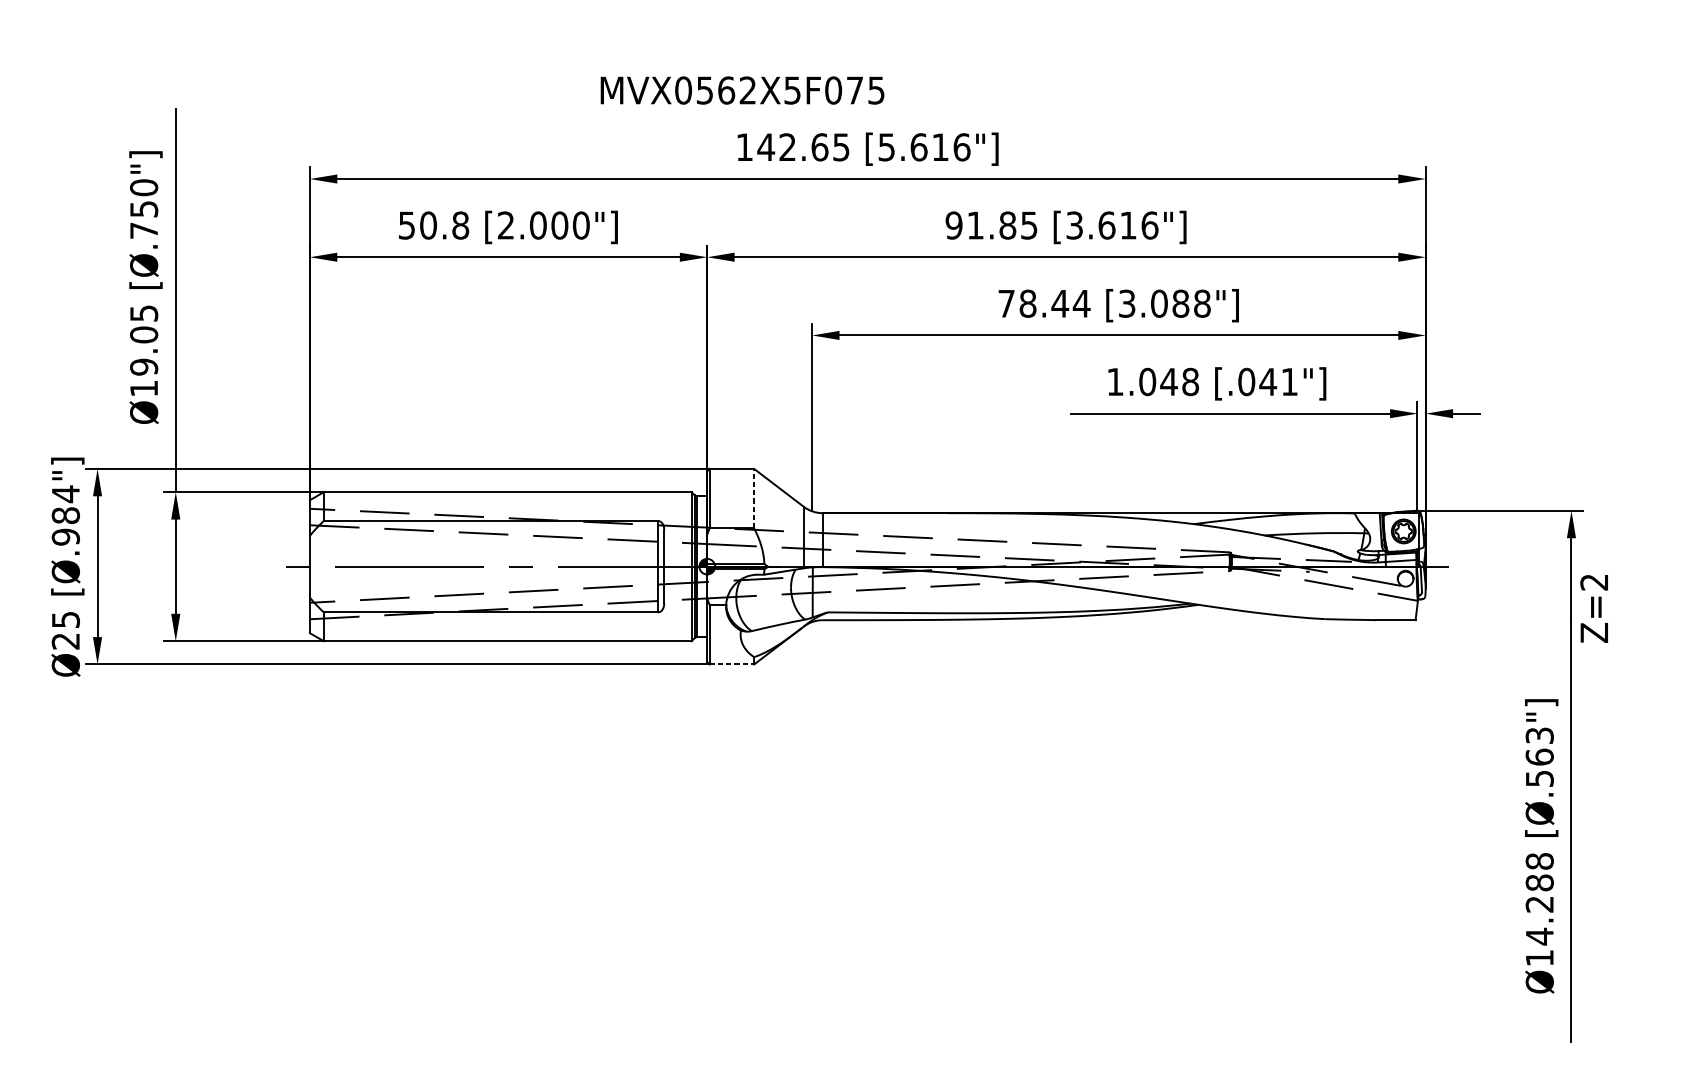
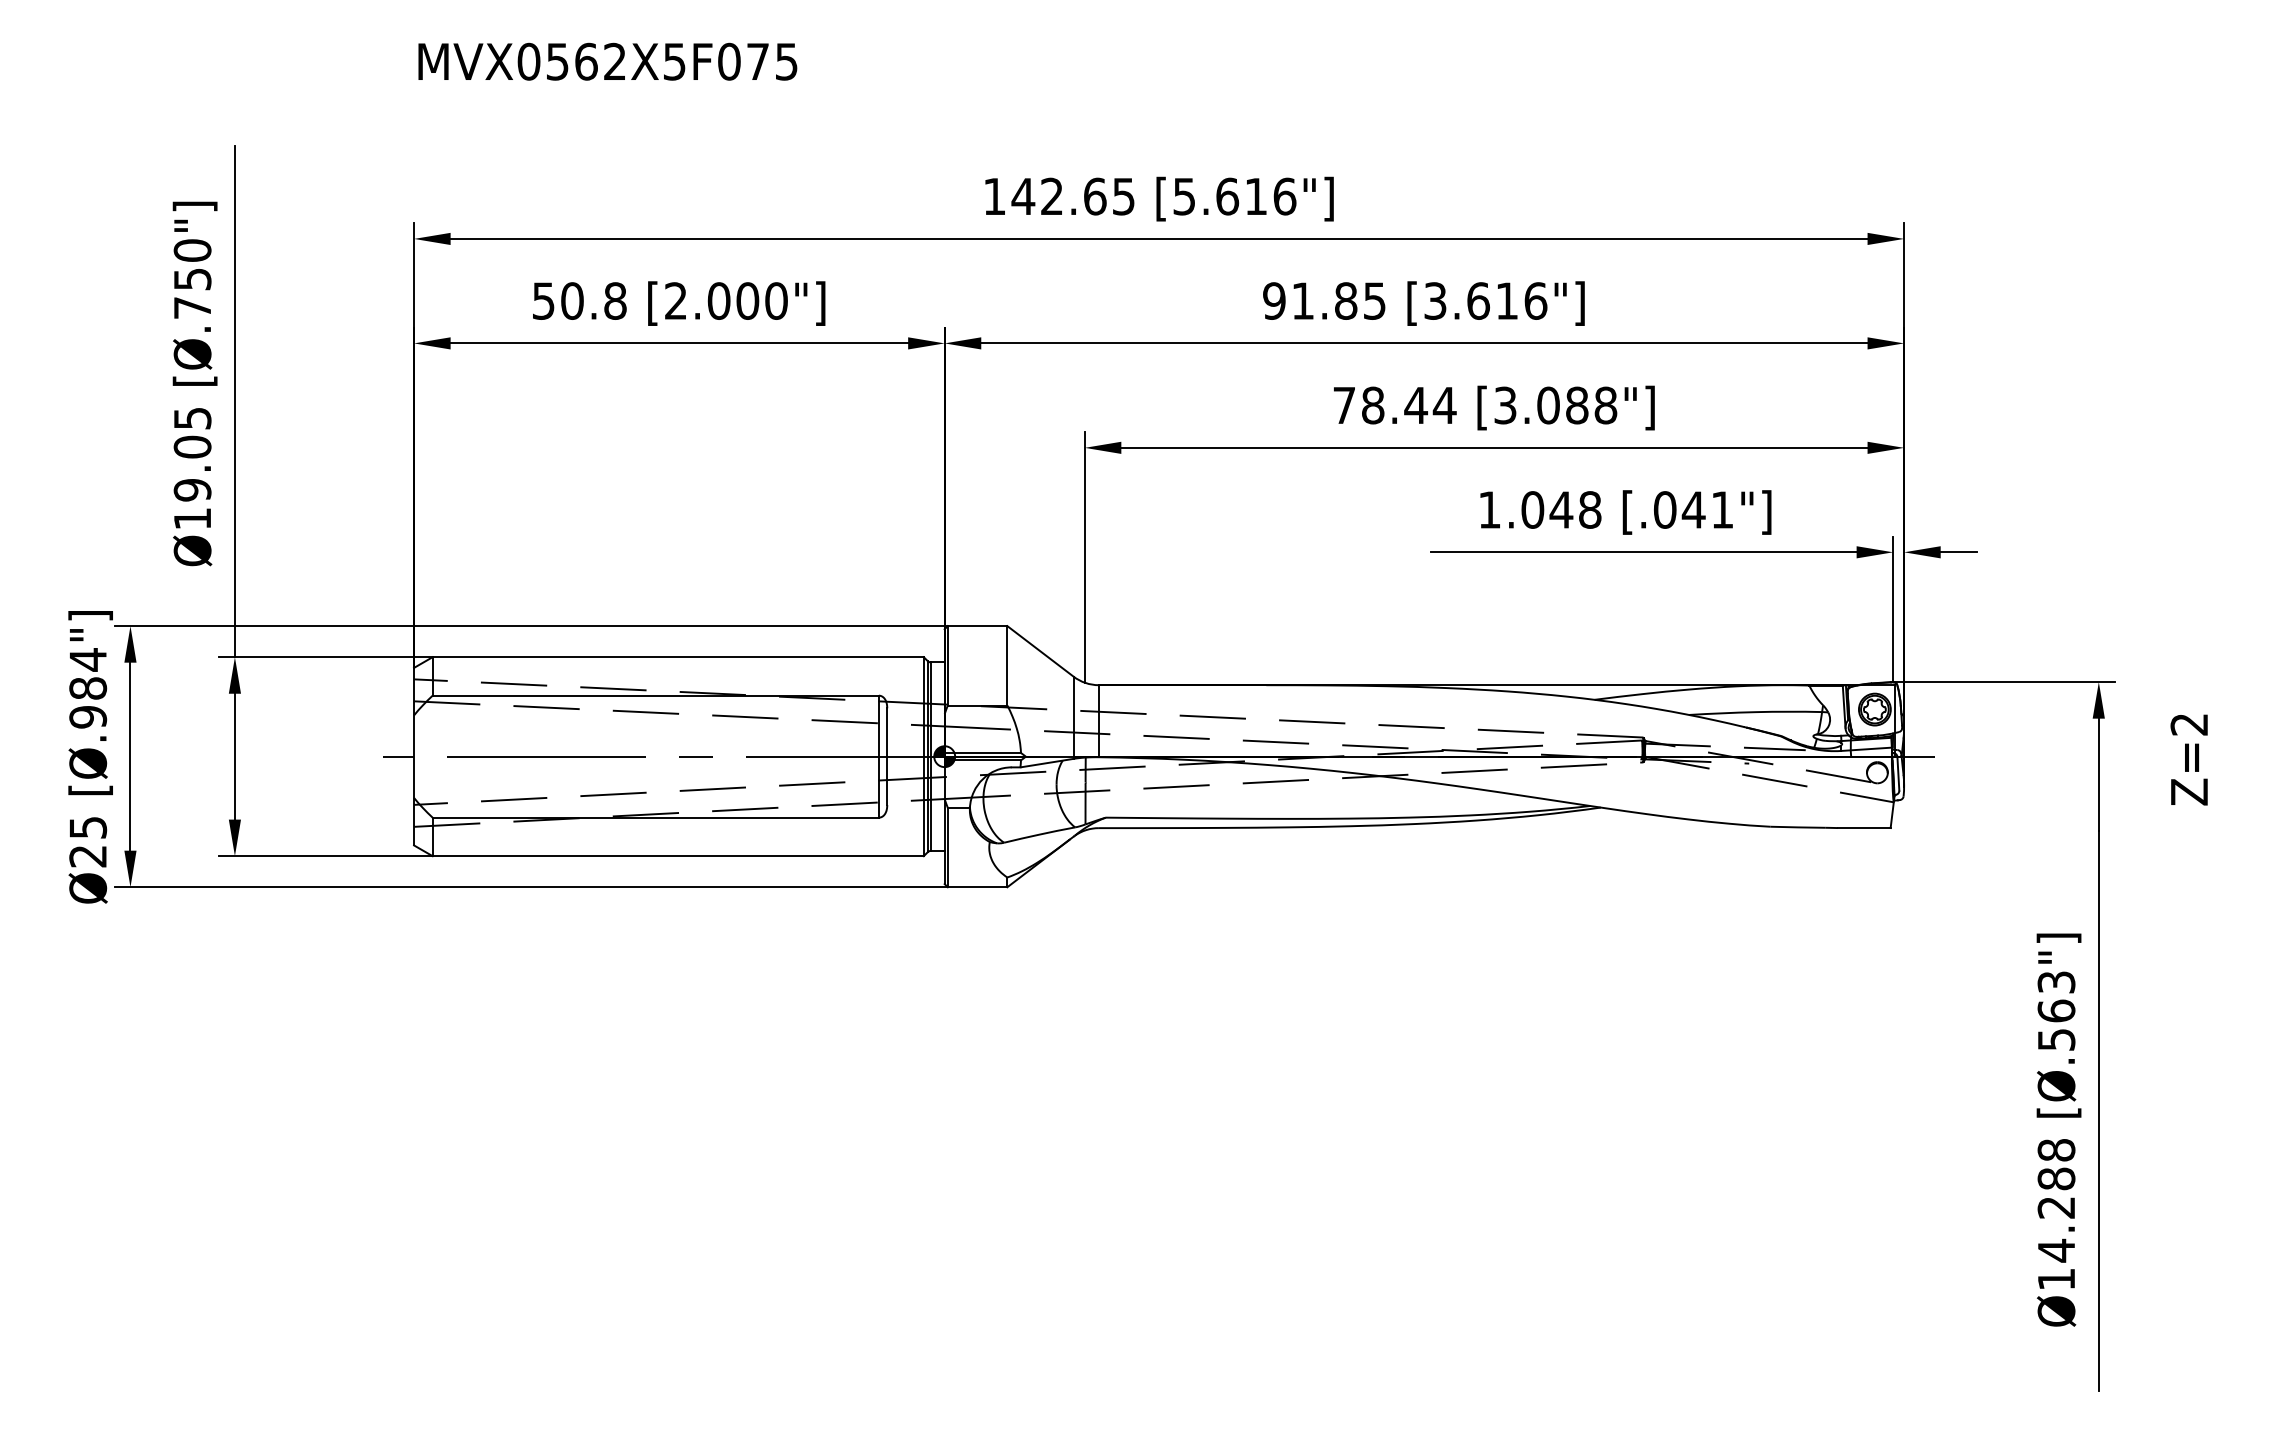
text: (742, 90) -> (607, 61), moved
line: (754, 498) -> (1007, 665), dashed -> solid
text: (1593, 608) -> (2188, 759), moved
line: (731, 664) -> (977, 887), dashed -> solid

